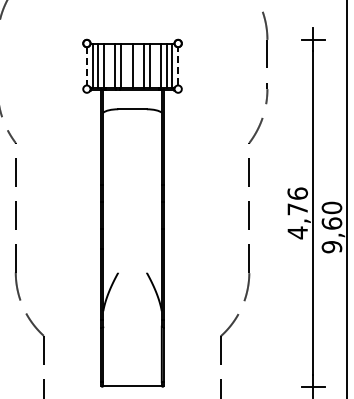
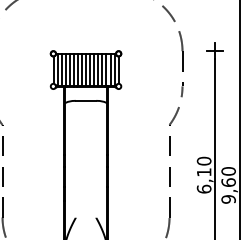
line: (109, 65) -> (69, 69), added
line: (126, 65) -> (81, 69), added
line: (138, 65) -> (90, 69), added
line: (155, 65) -> (102, 69), added
line: (178, 65) -> (118, 69), dashed -> solid
line: (87, 66) -> (53, 70), dashed -> solid
text: (297, 213) -> (204, 175), 4,76 -> 6,10

